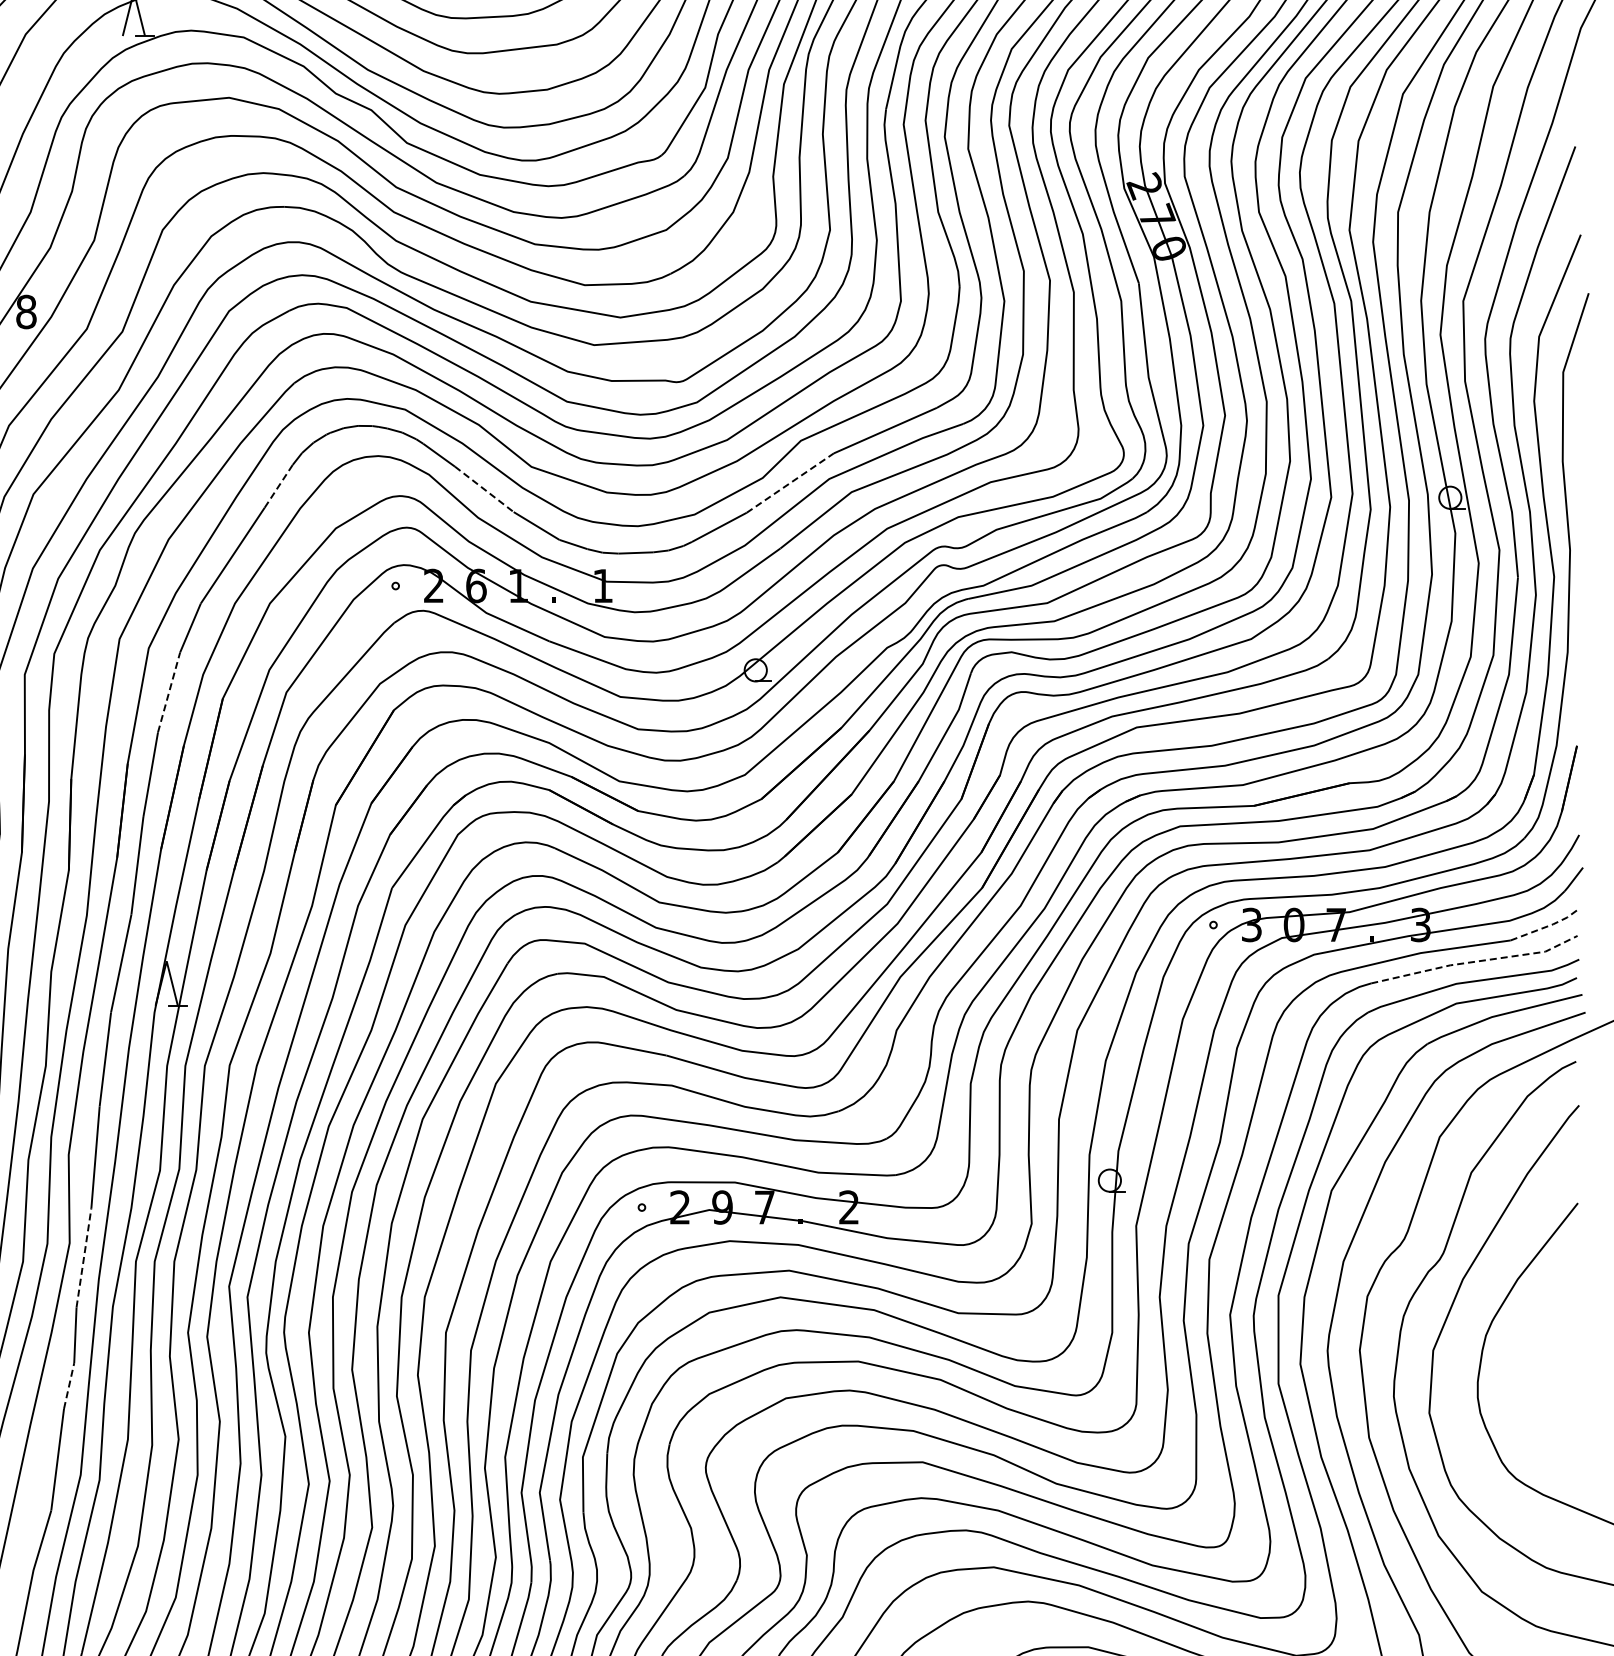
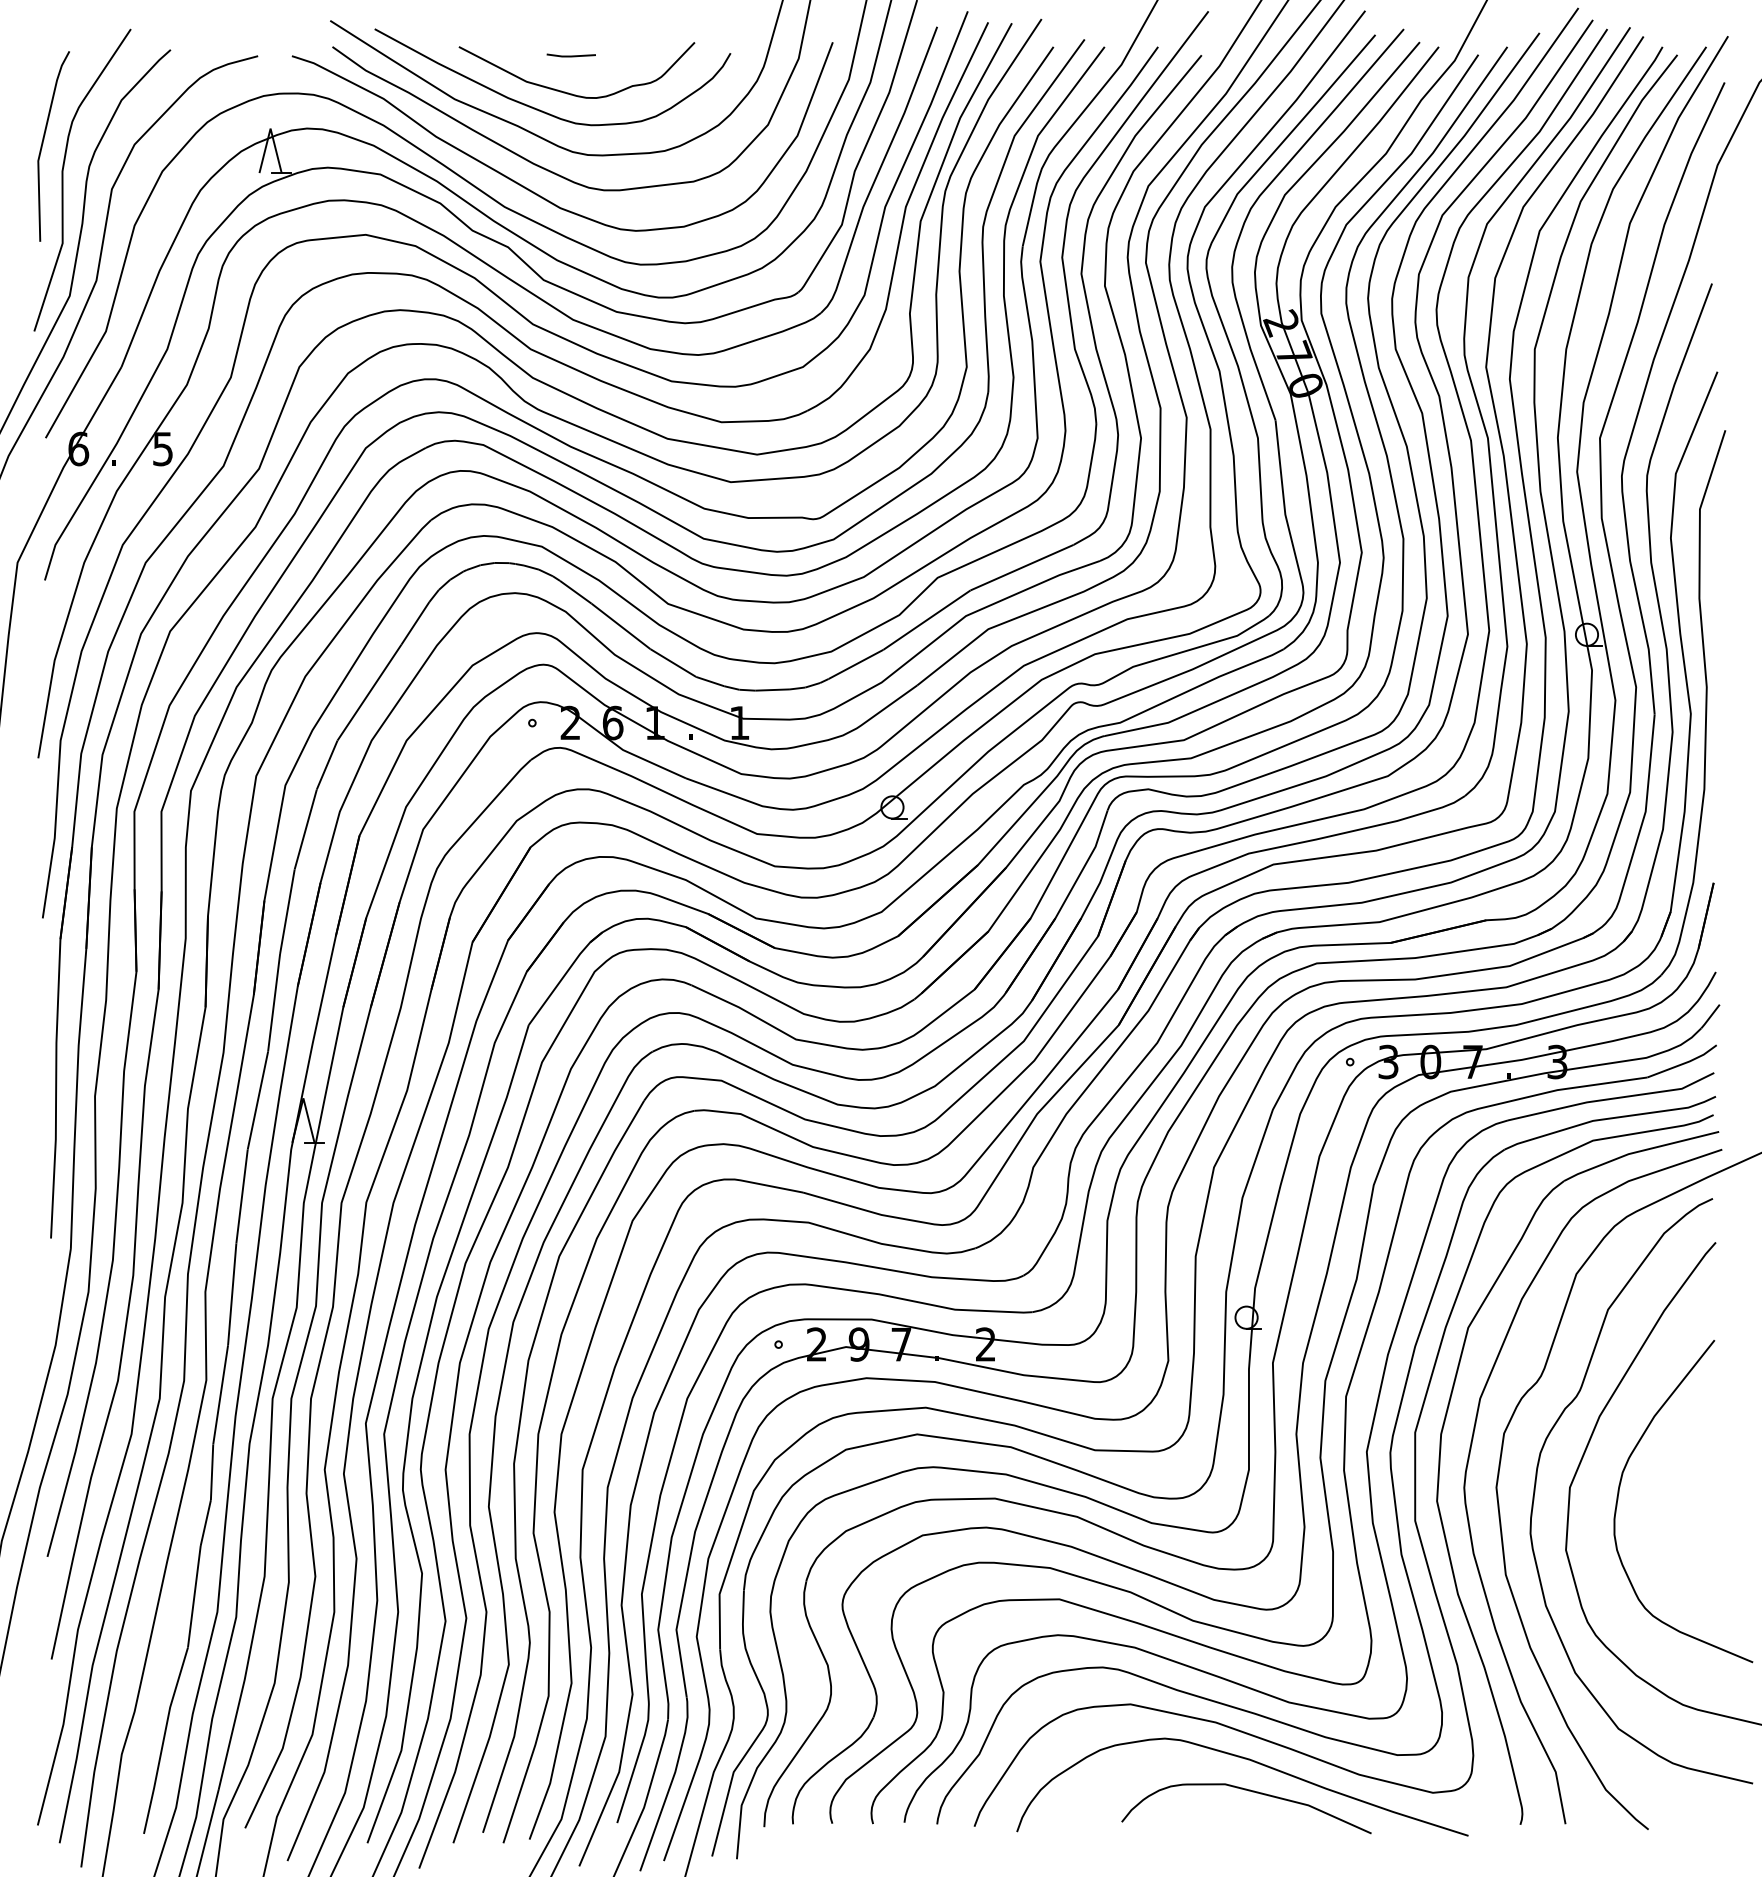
text: (26, 311) -> (163, 448), 8 -> 5
line: (789, 483) -> (926, 620), dashed -> solid
line: (278, 486) -> (415, 623), dashed -> solid
line: (484, 489) -> (621, 626), dashed -> solid
line: (168, 692) -> (305, 829), dashed -> solid
line: (1548, 926) -> (1685, 1063), dashed -> solid
line: (1475, 961) -> (1612, 1098), dashed -> solid
line: (83, 1257) -> (220, 1394), dashed -> solid
line: (68, 1385) -> (205, 1522), dashed -> solid

